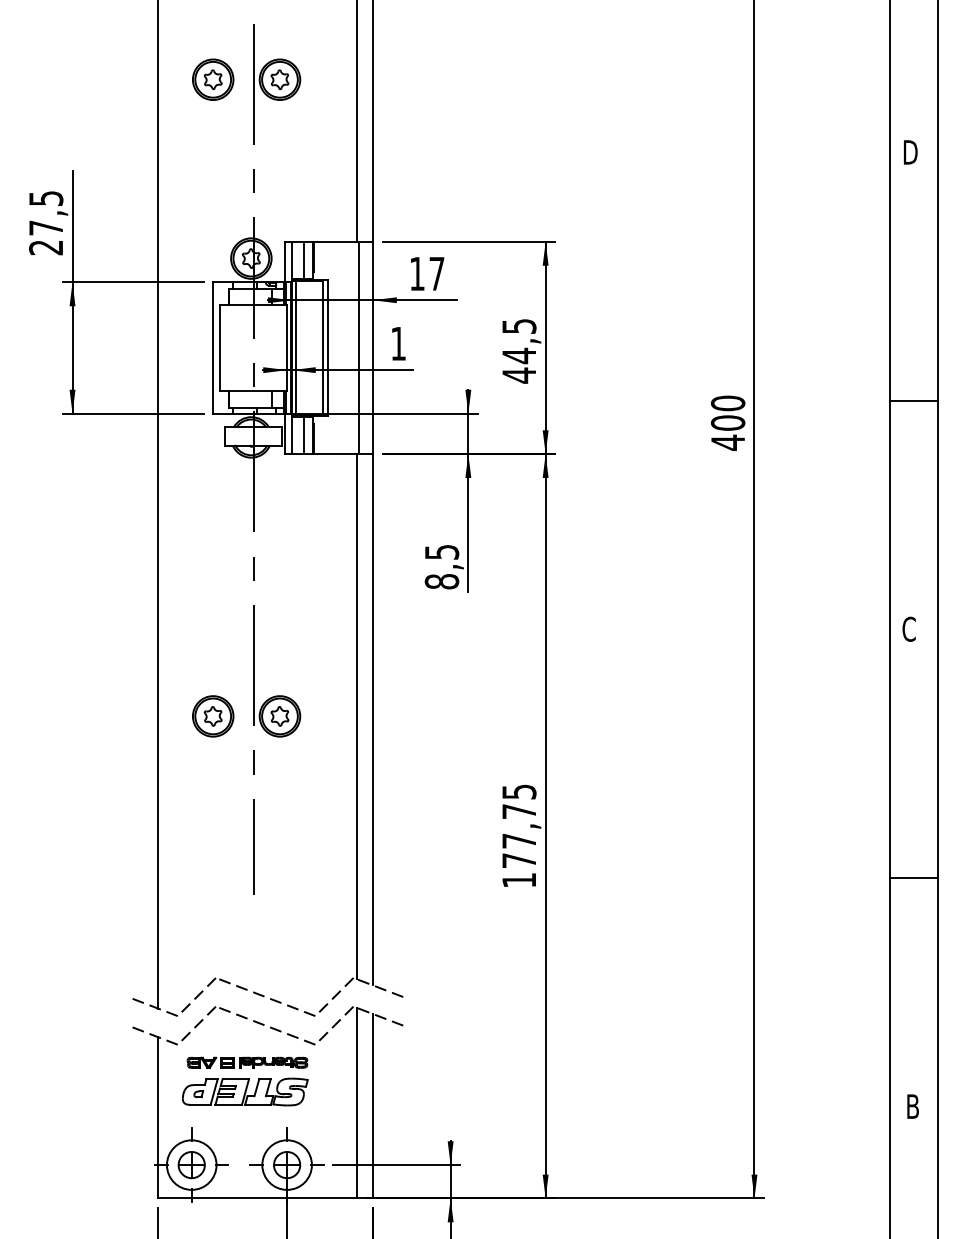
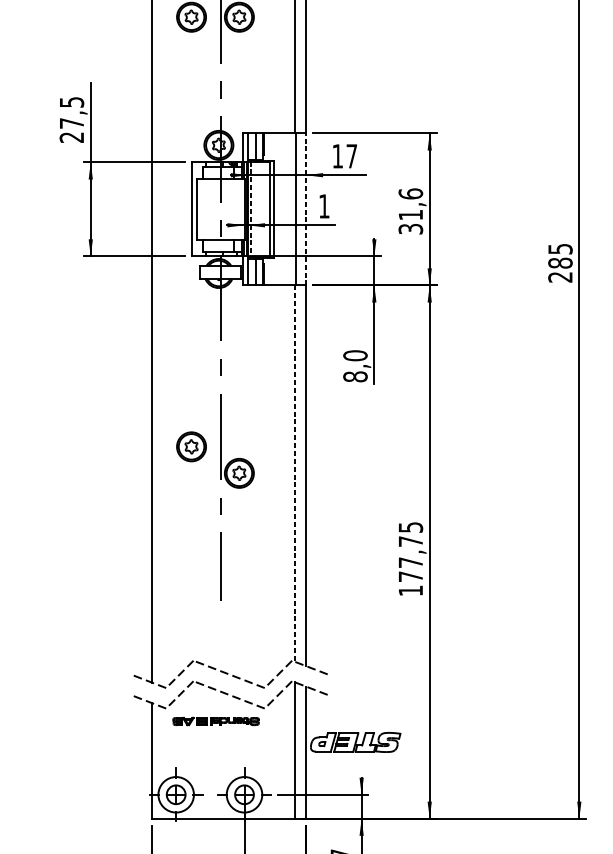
line: (372, 347) -> (305, 209), solid -> dashed
line: (296, 348) -> (251, 209), solid -> dashed
text: (519, 350) -> (410, 211), 44,5 -> 31,6
text: (727, 422) -> (559, 262), 400 -> 285
text: (441, 551) -> (355, 355), 8,5 -> 8,0
part: (213, 716) -> (191, 446), moved
line: (357, 716) -> (294, 473), solid -> dashed
part: (245, 1091) -> (355, 742), moved

